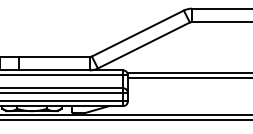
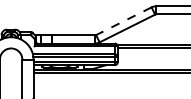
line: (137, 33) -> (123, 21), solid -> dashed

